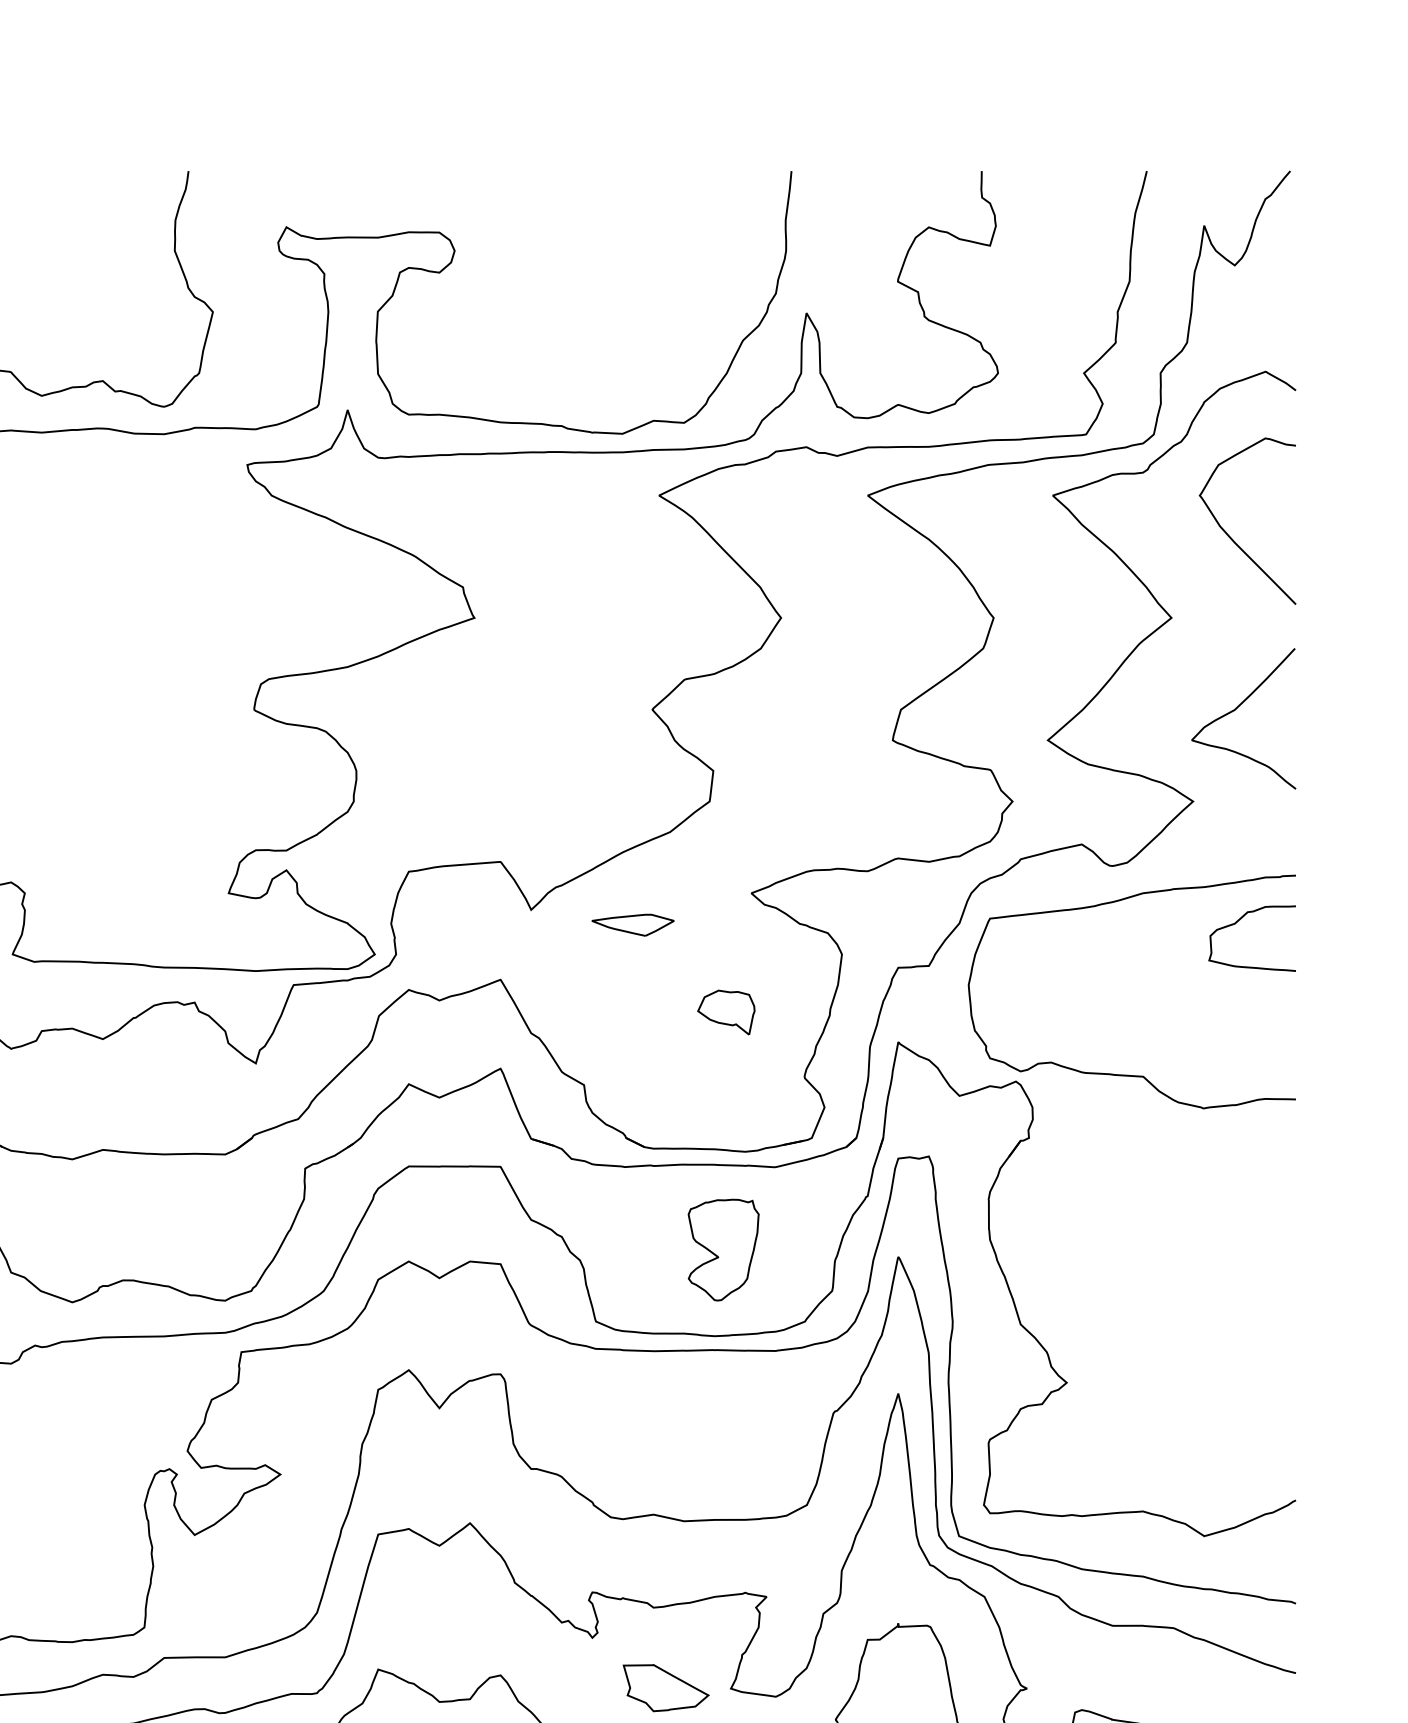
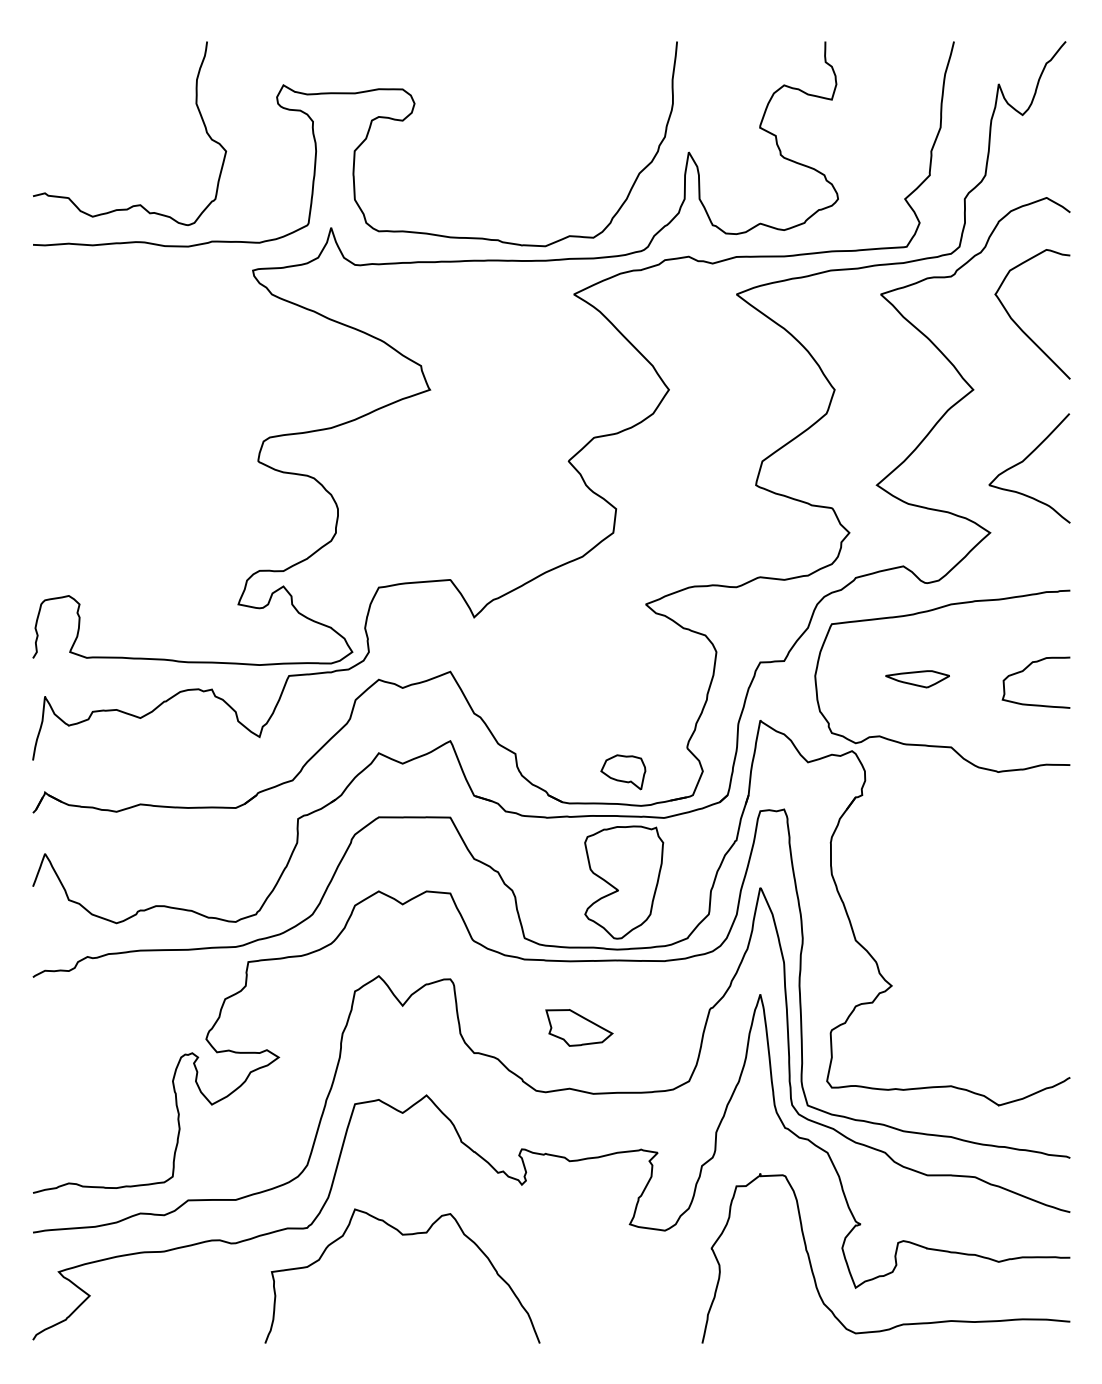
curve: (1241, 920) -> (1027, 668), moved
part: (632, 925) -> (917, 679), moved
part: (726, 1012) -> (623, 772), moved
part: (724, 1250) -> (624, 882), size x1.43
part: (666, 1687) -> (579, 1027), moved

